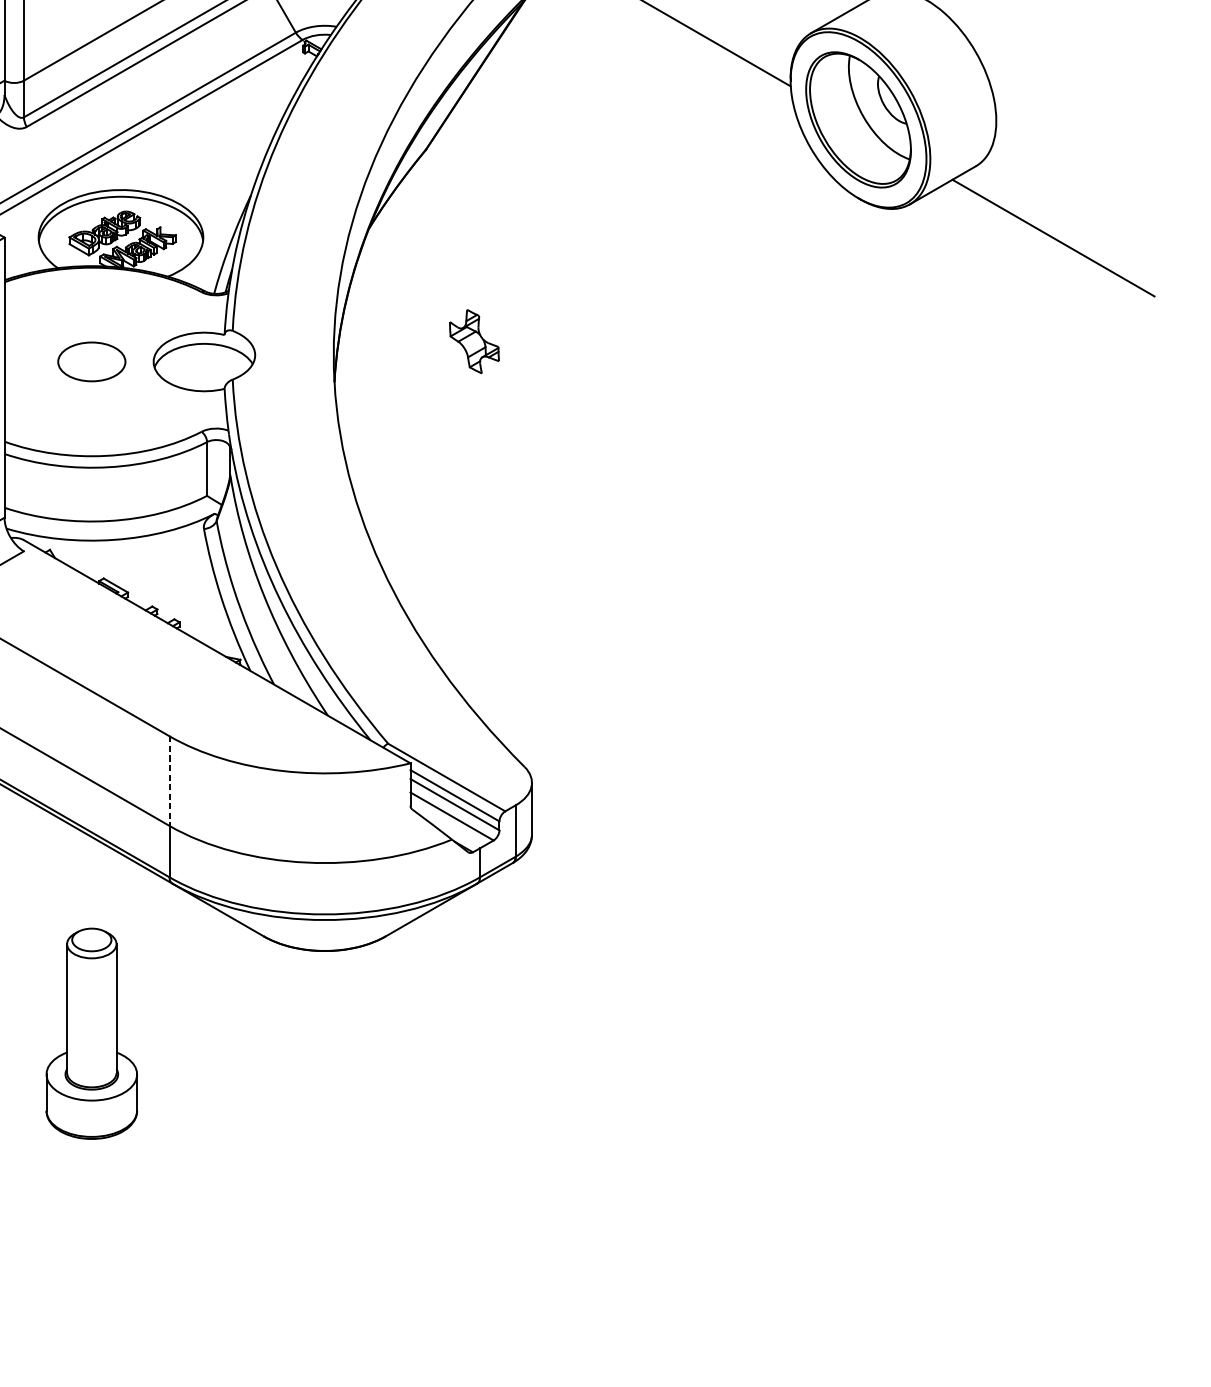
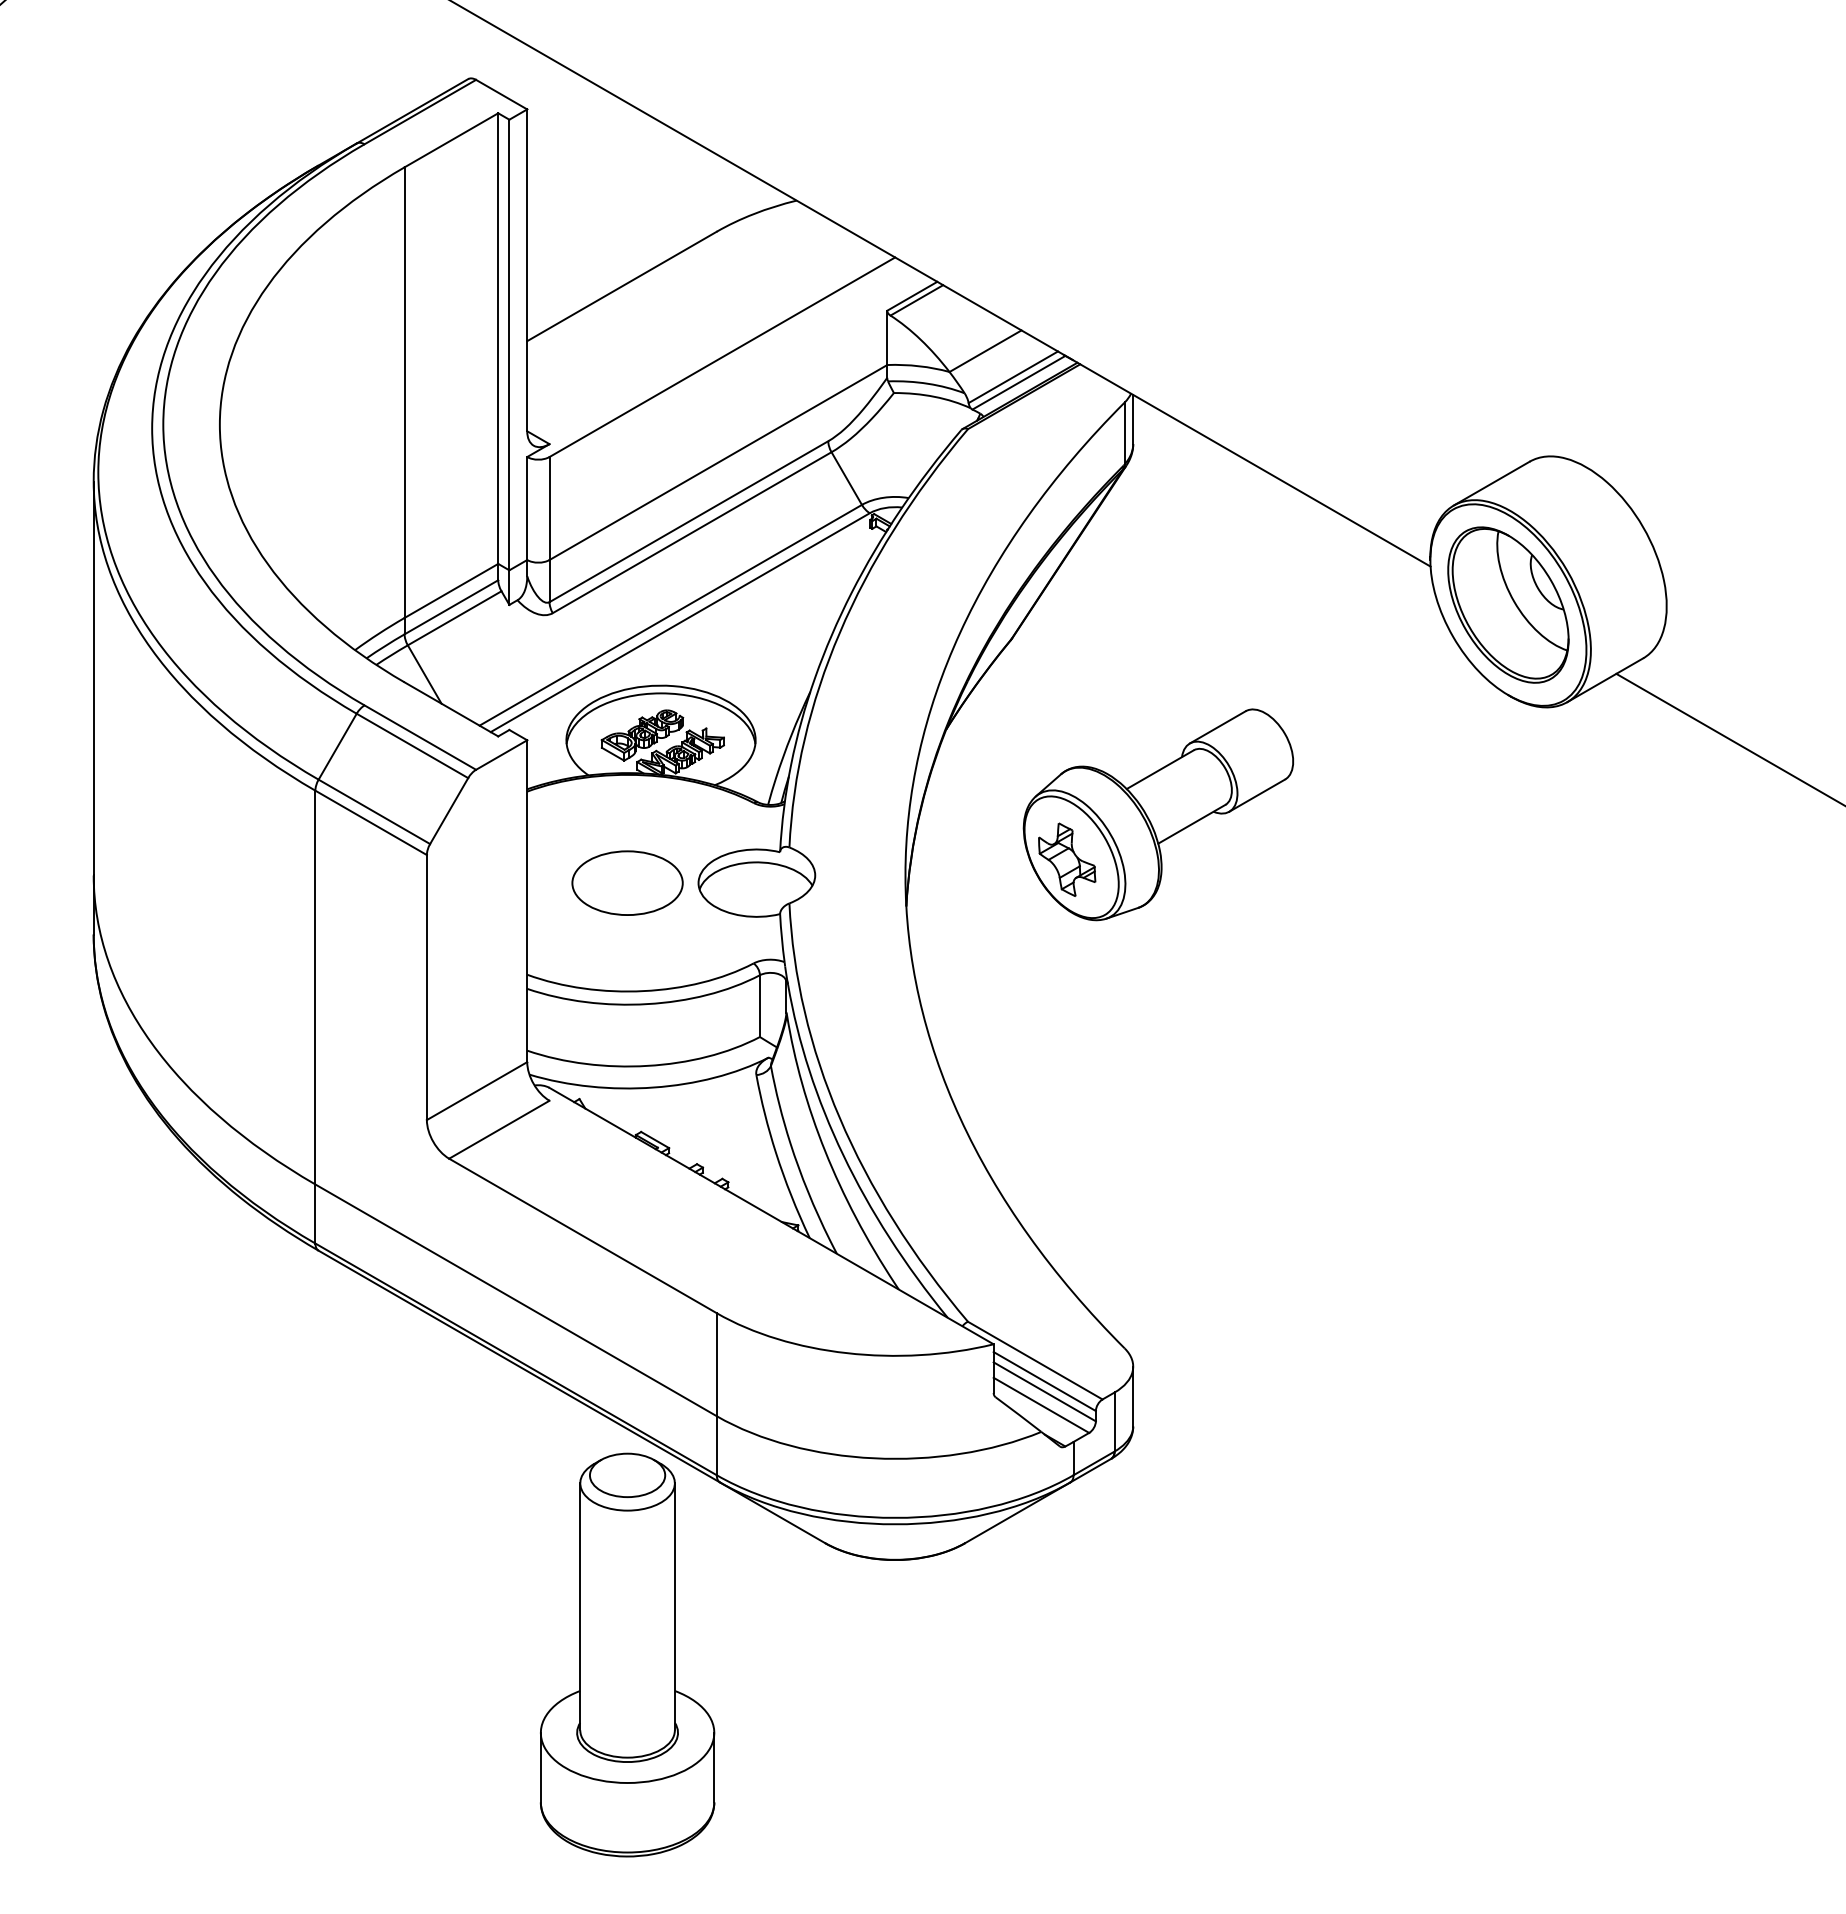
part: (553, 302) -> (1157, 814), added
part: (91, 361) -> (627, 882), size x1.43
line: (169, 780) -> (716, 1364), dashed -> solid
part: (91, 1033) -> (627, 1654), size x1.67

